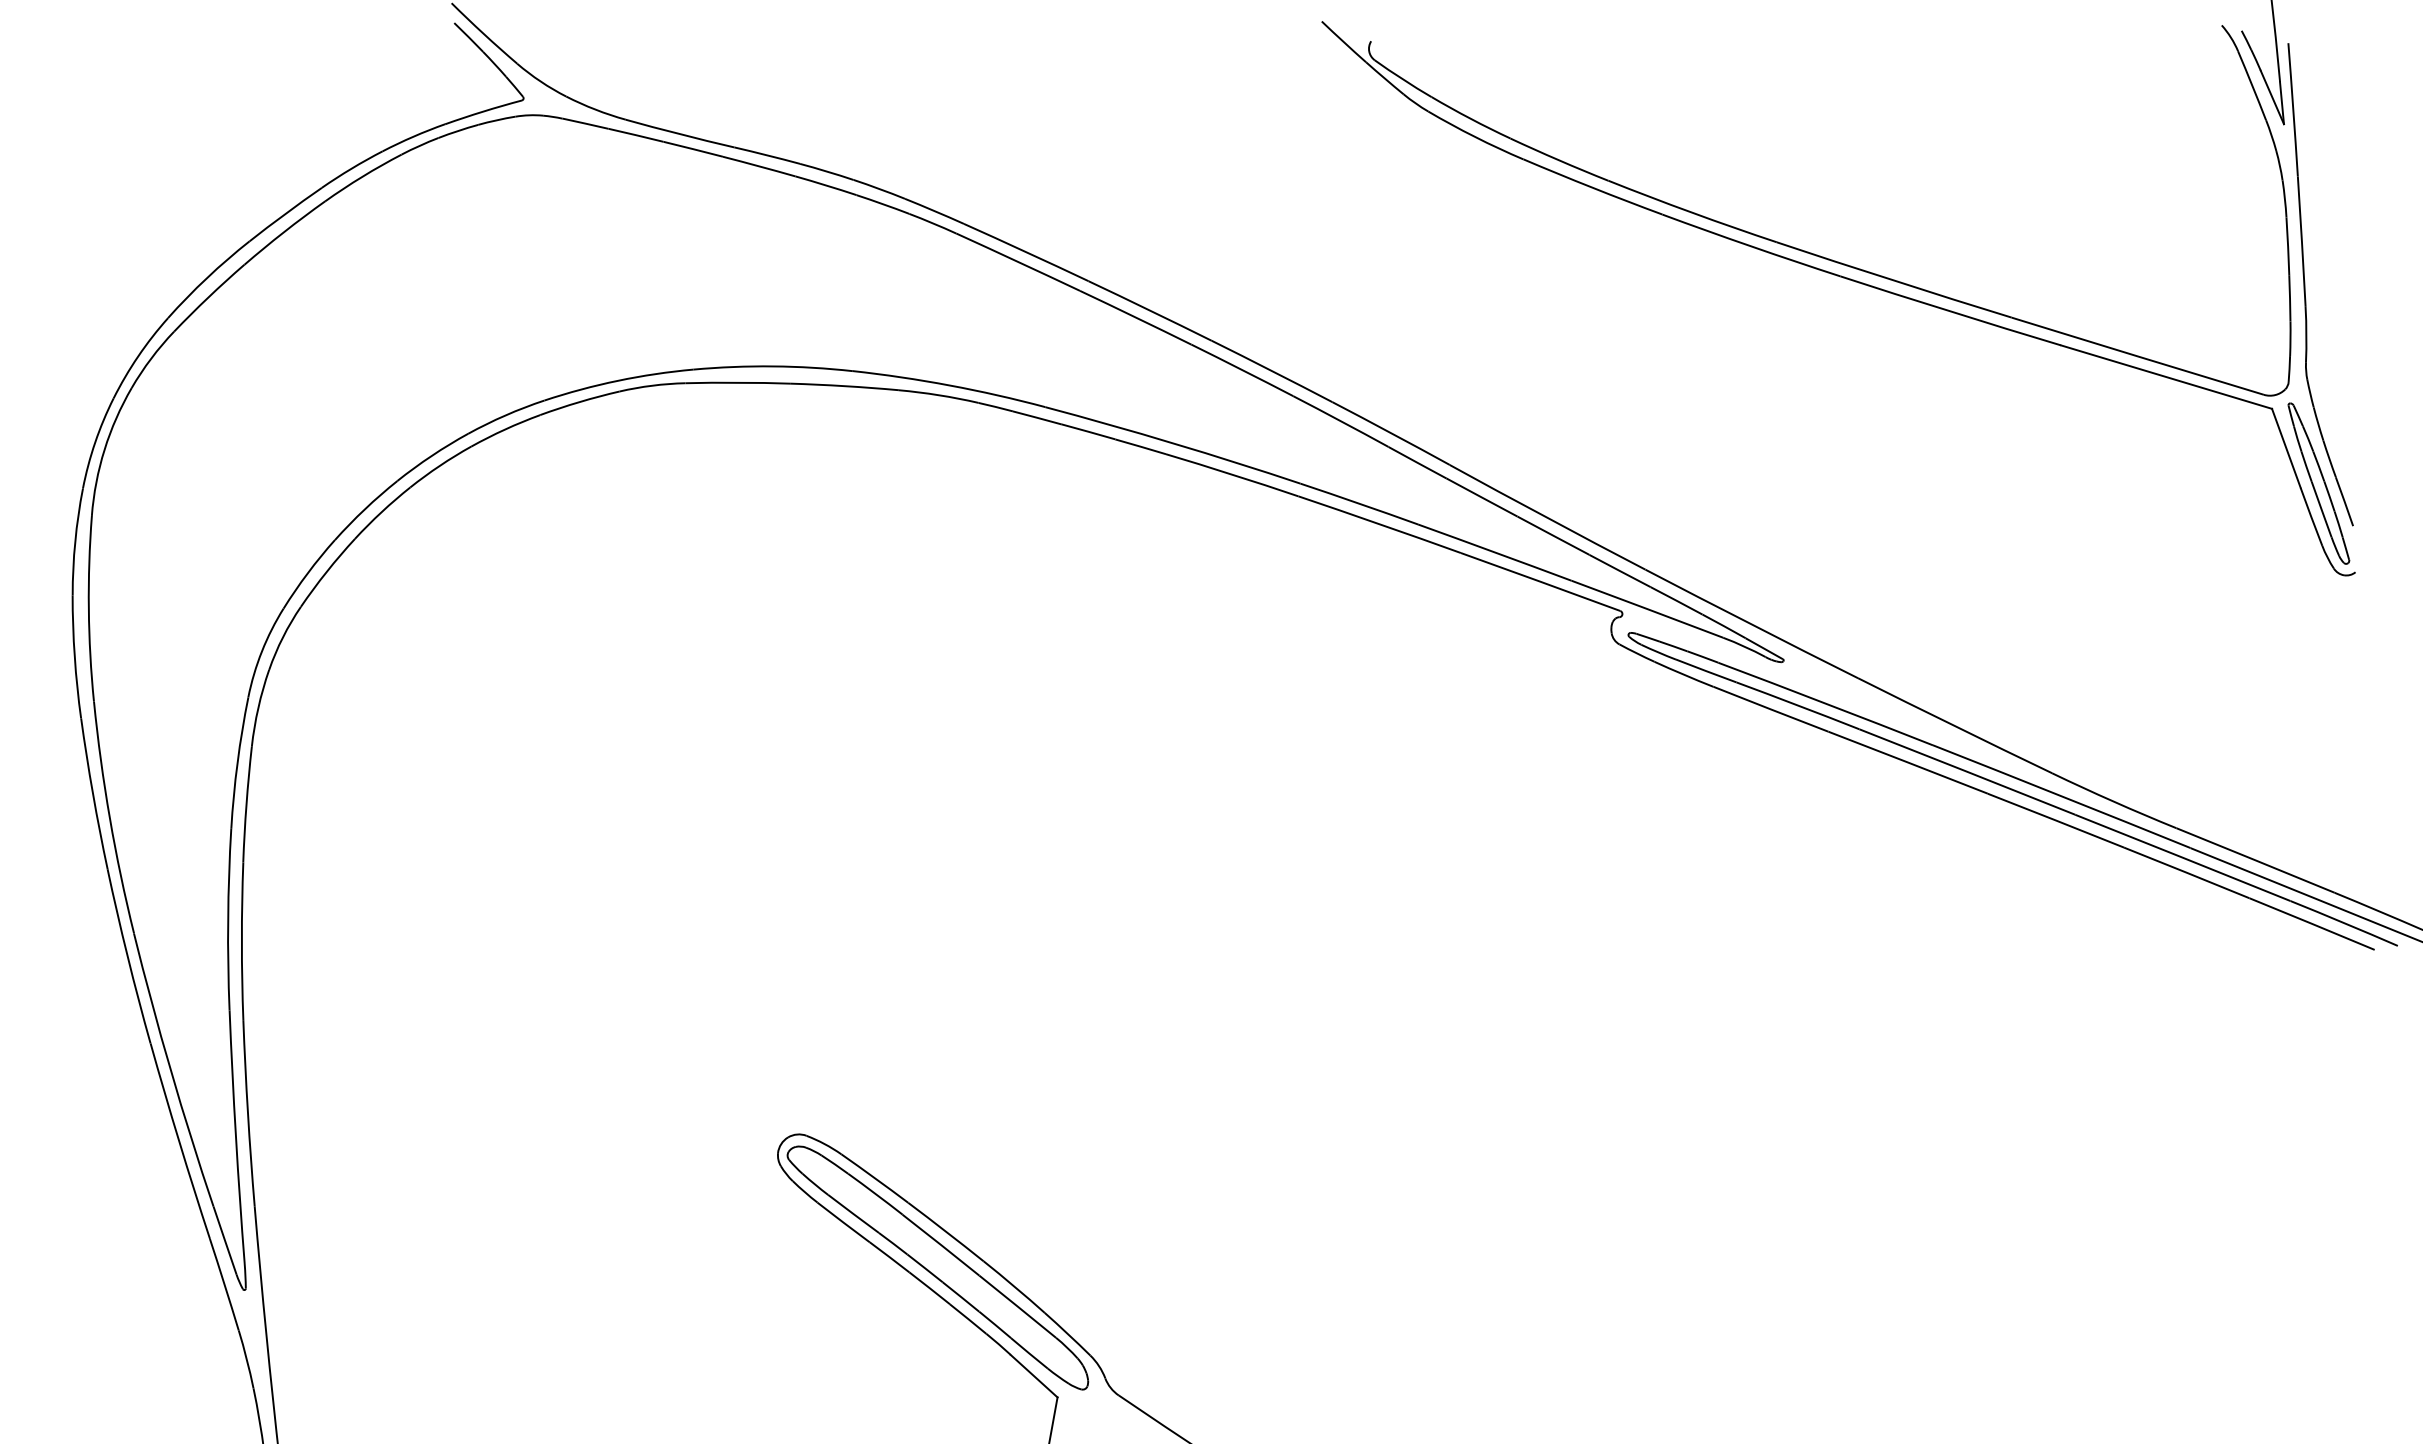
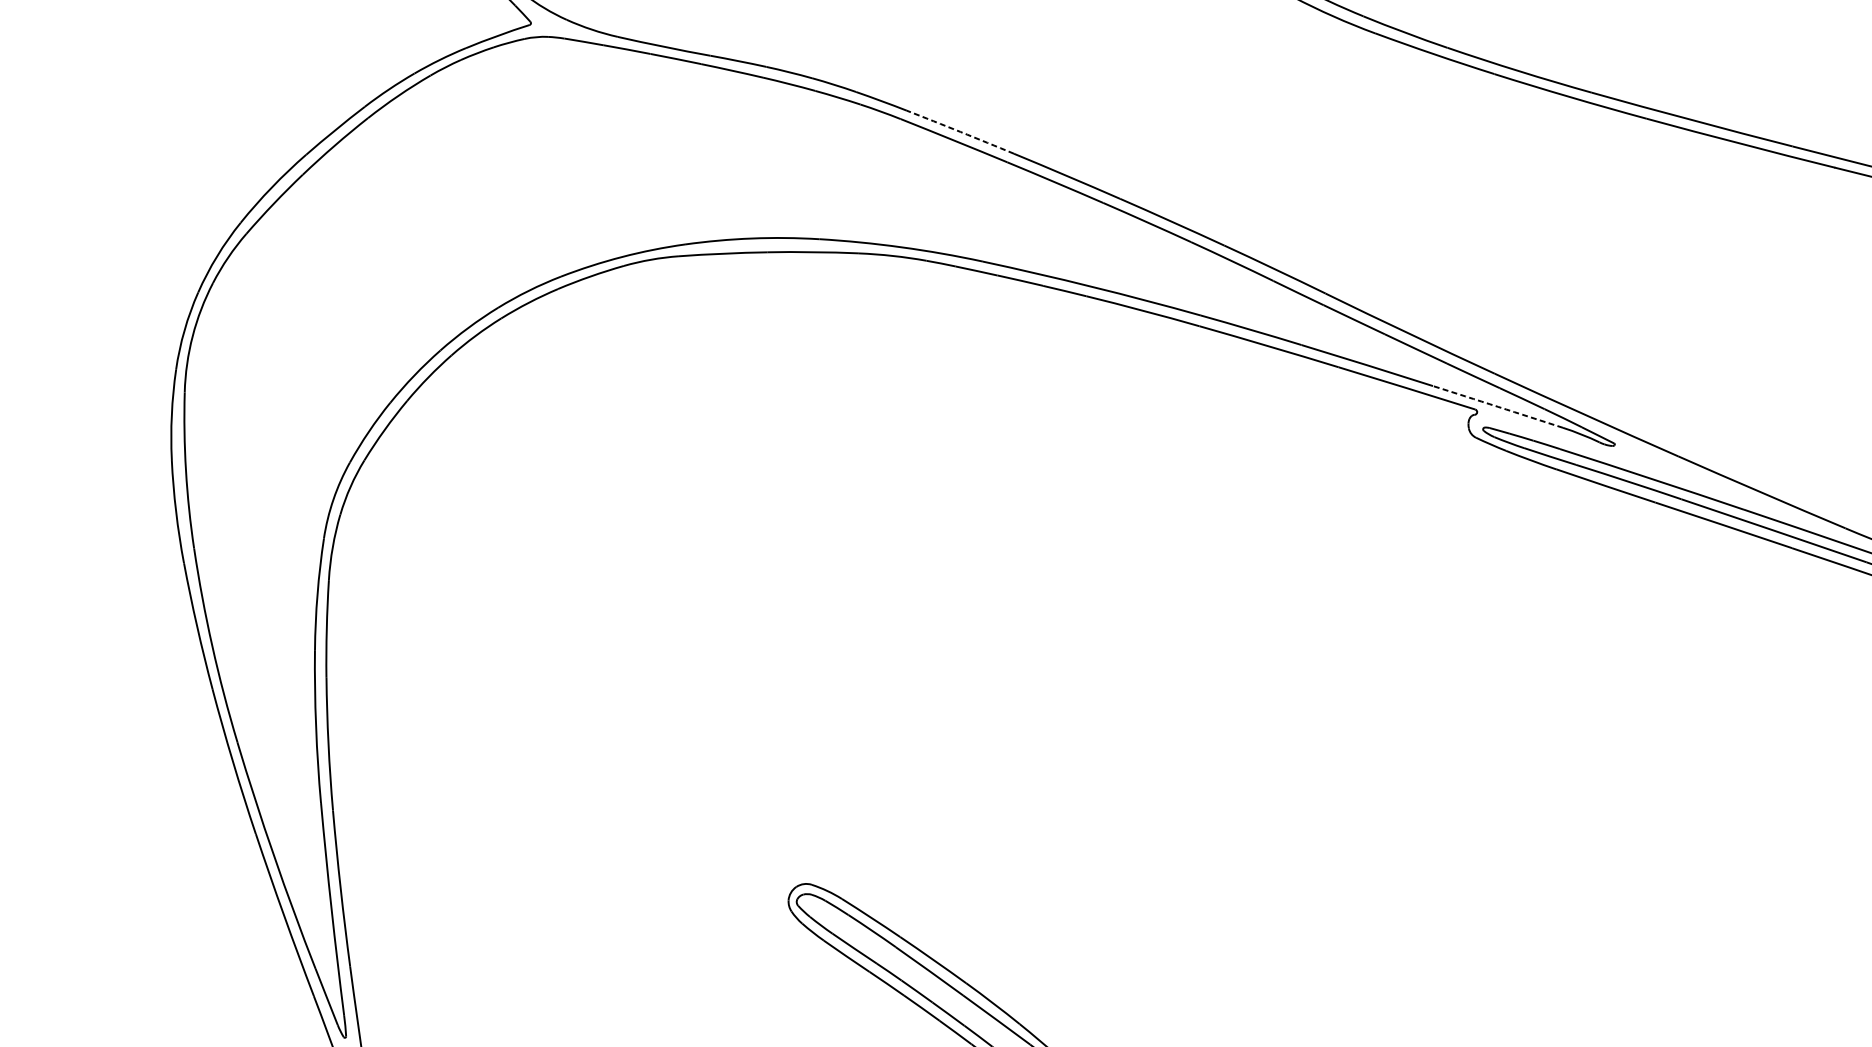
arc: (1026, 252) -> (960, 132), solid -> dashed
arc: (1647, 609) -> (1498, 407), solid -> dashed

